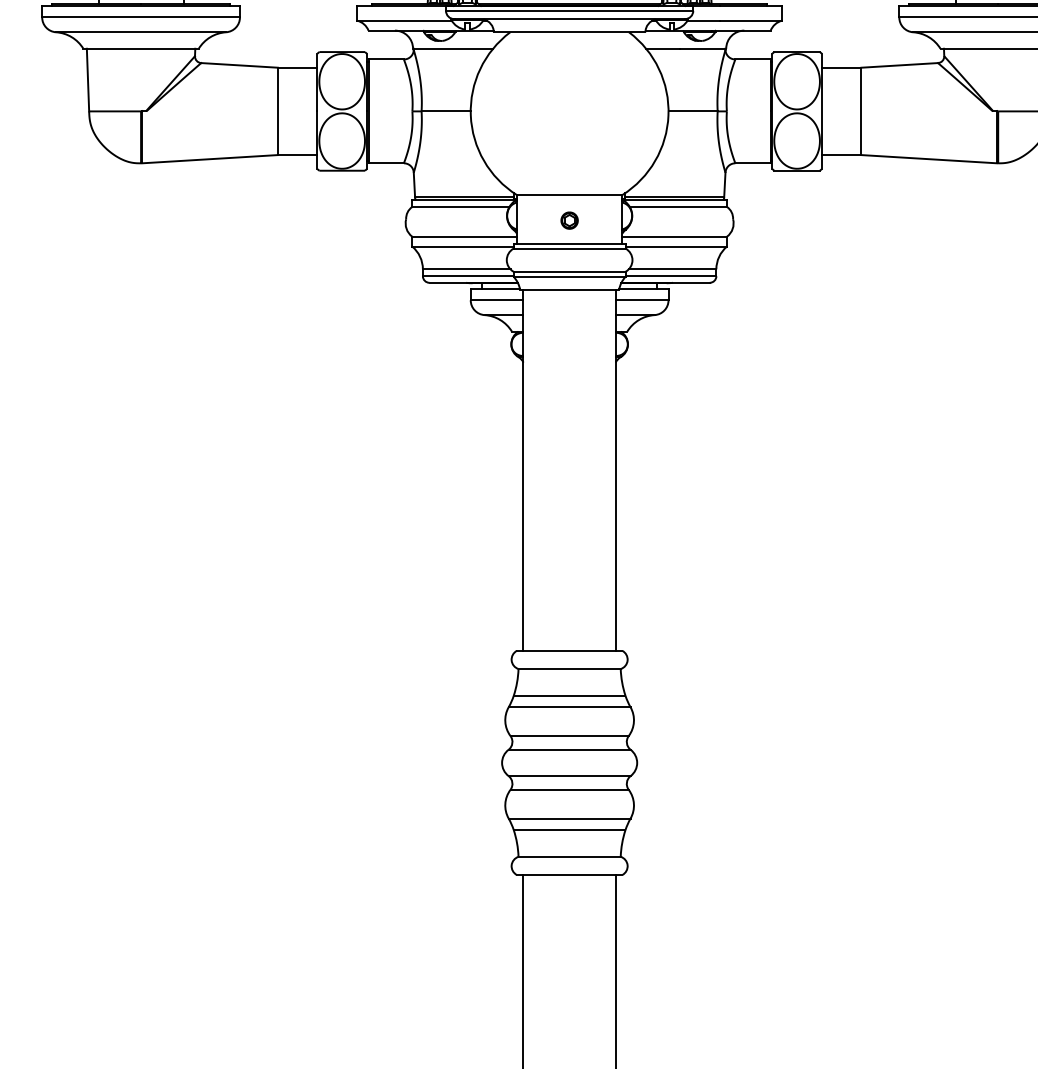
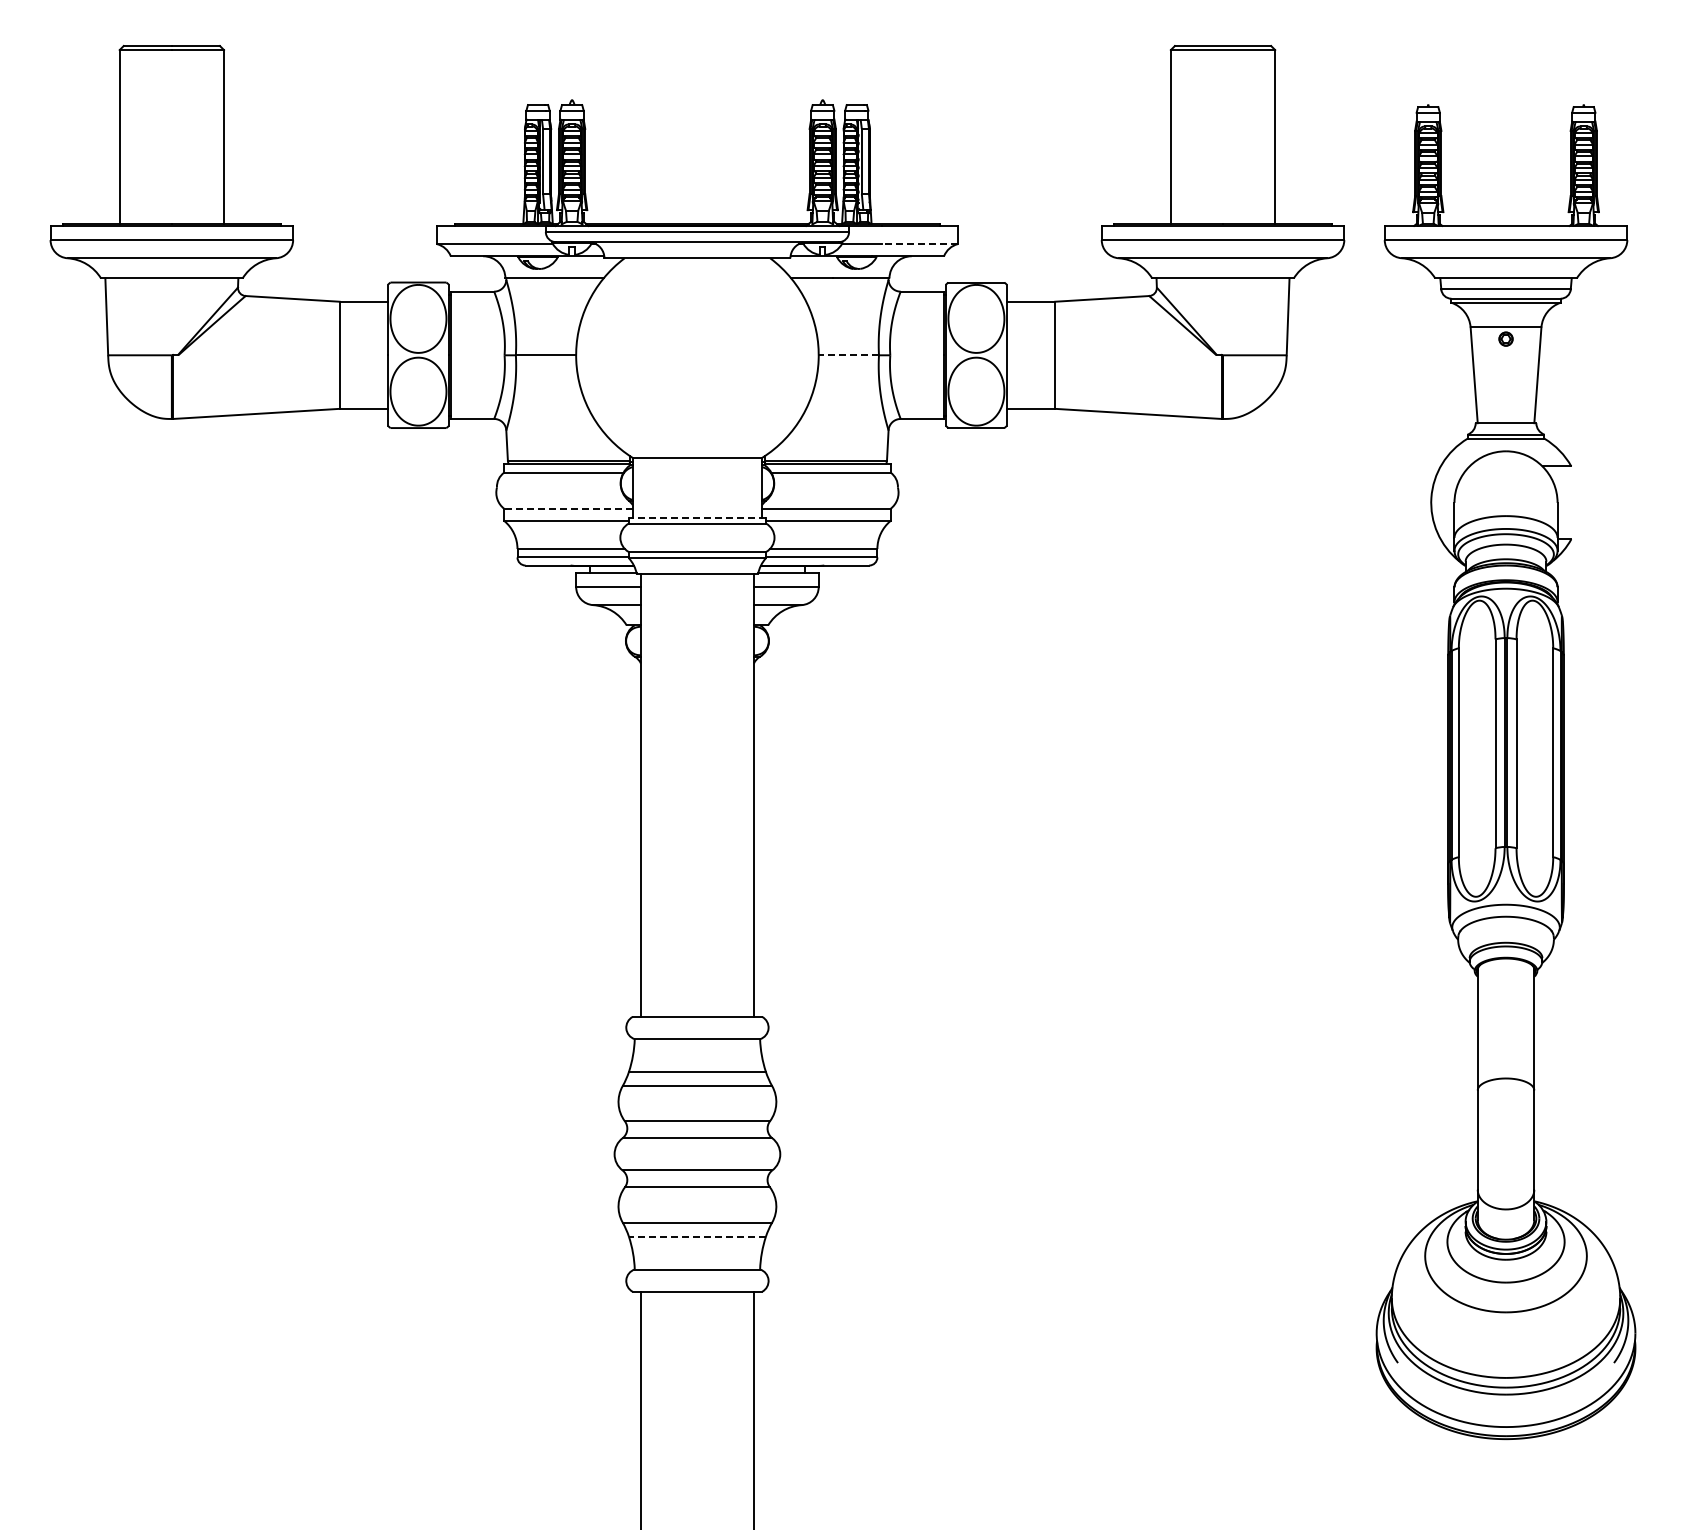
line: (750, 21) -> (919, 244), solid -> dashed
line: (692, 111) -> (848, 355), solid -> dashed
part: (569, 220) -> (697, 489), removed
line: (464, 236) -> (568, 508), solid -> dashed
line: (569, 243) -> (697, 517), solid -> dashed
line: (568, 829) -> (696, 1236), solid -> dashed

